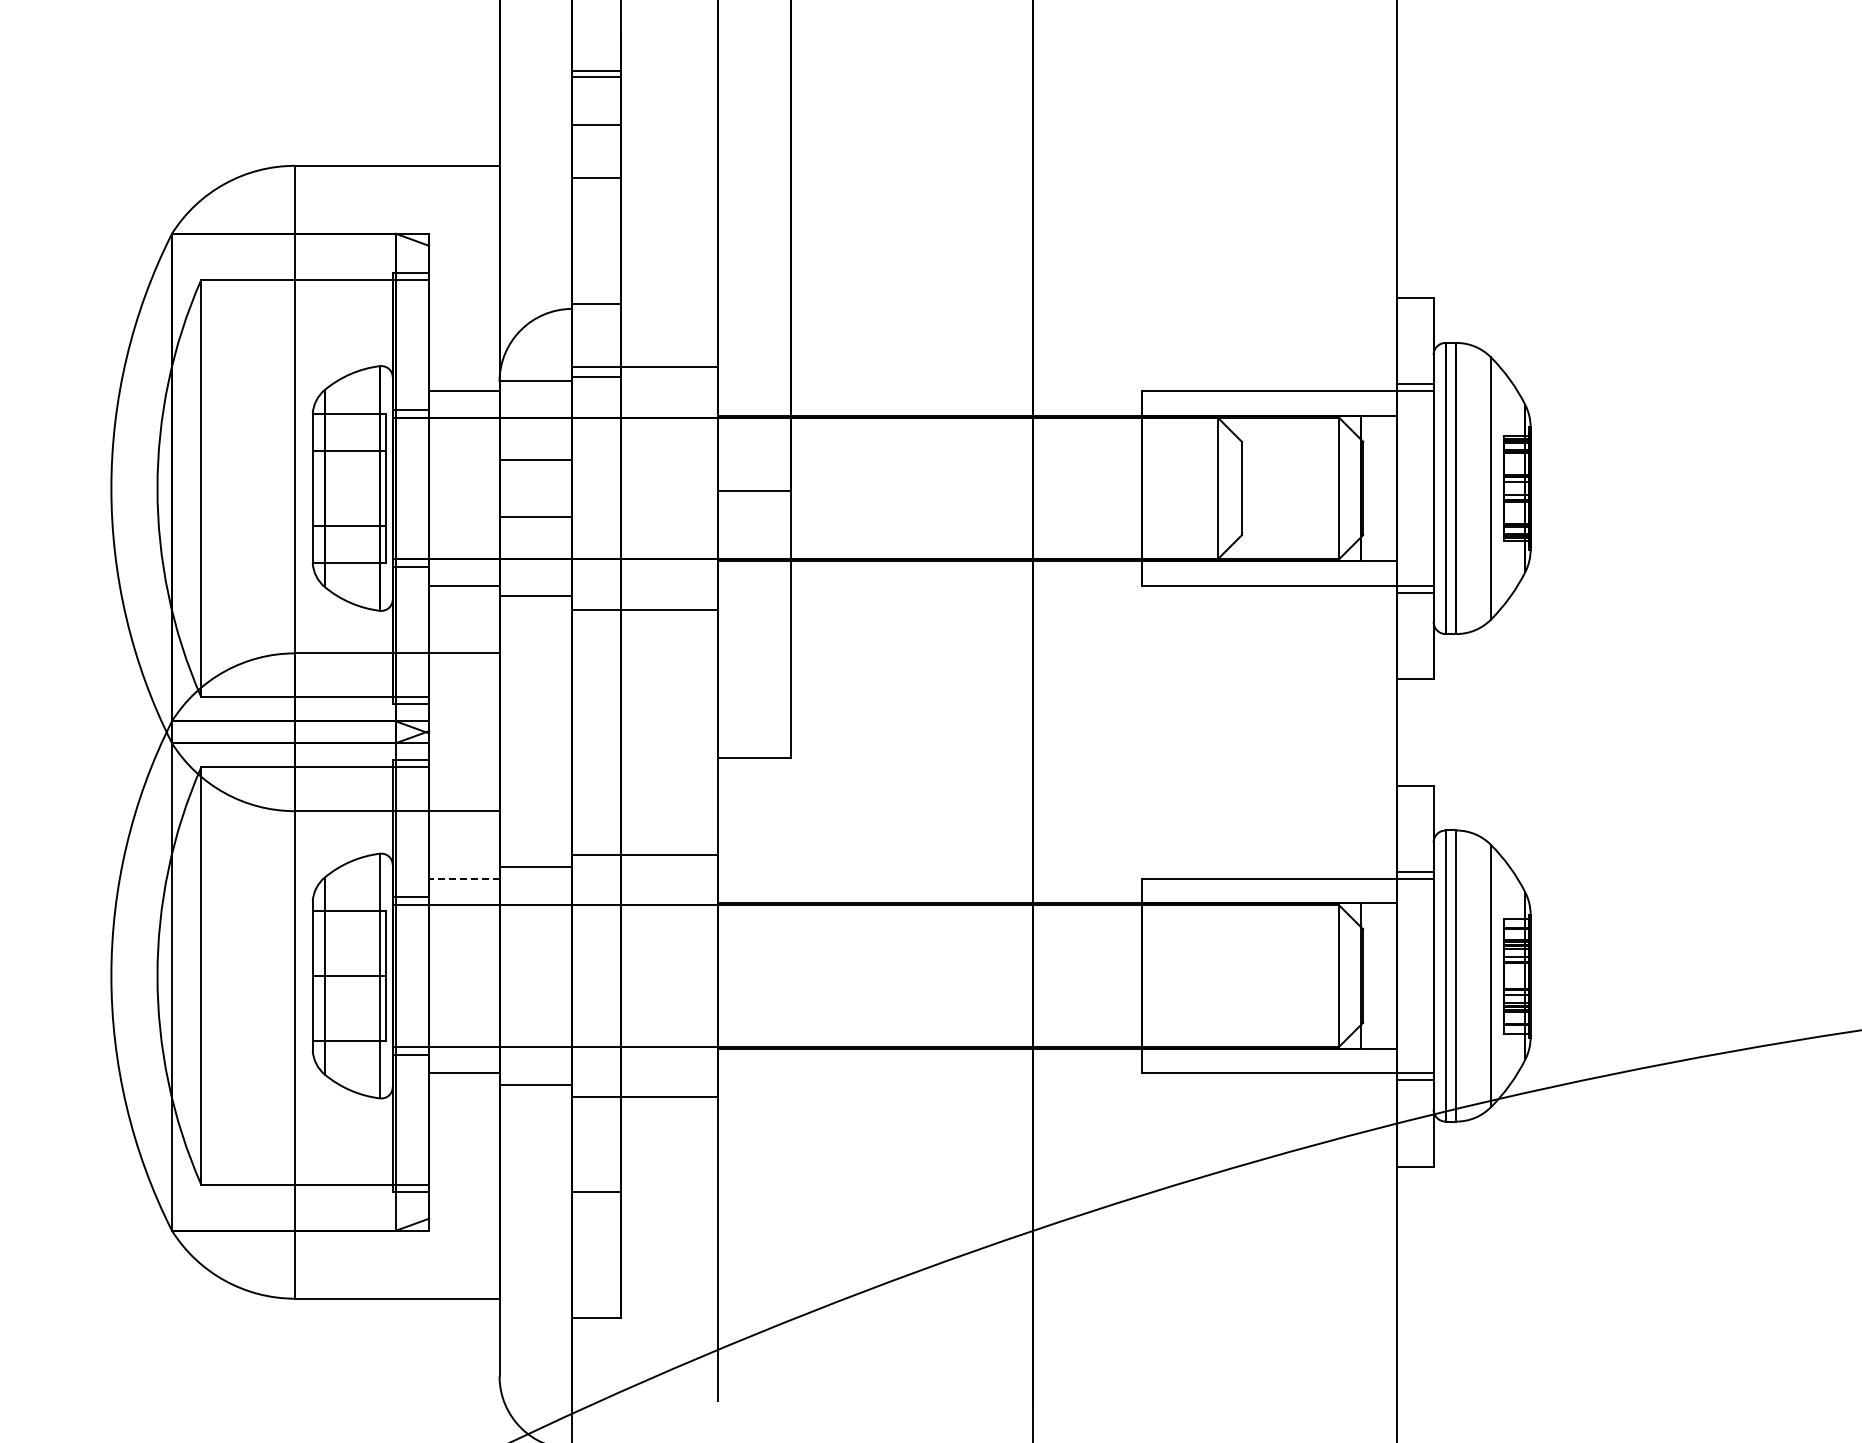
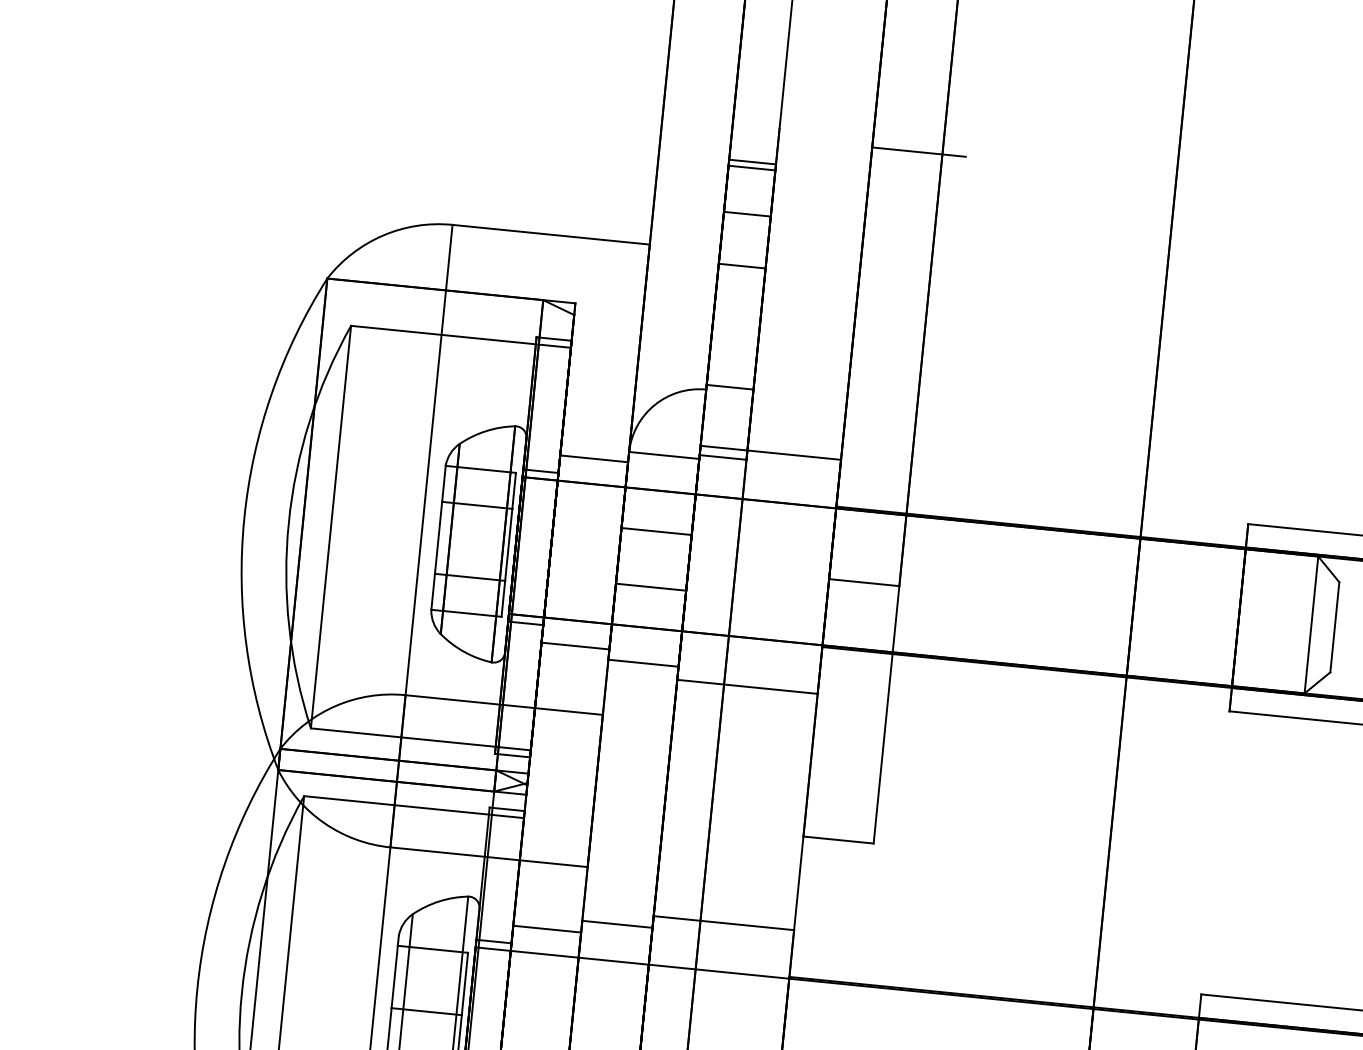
line: (765, 43) -> (918, 152), added
line: (463, 879) -> (546, 929), dashed -> solid

